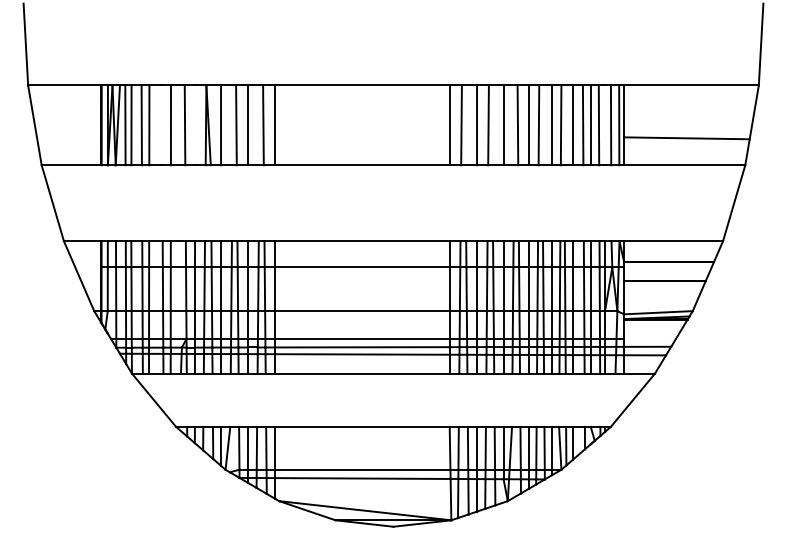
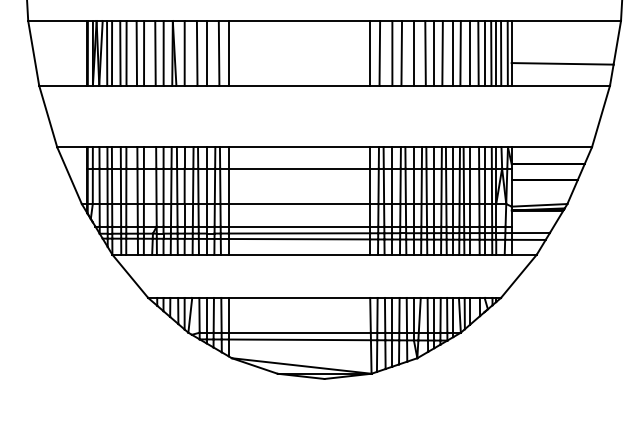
line: (161, 125) -> (136, 53), added
line: (195, 125) -> (163, 53), added
line: (605, 125) -> (496, 53), added

